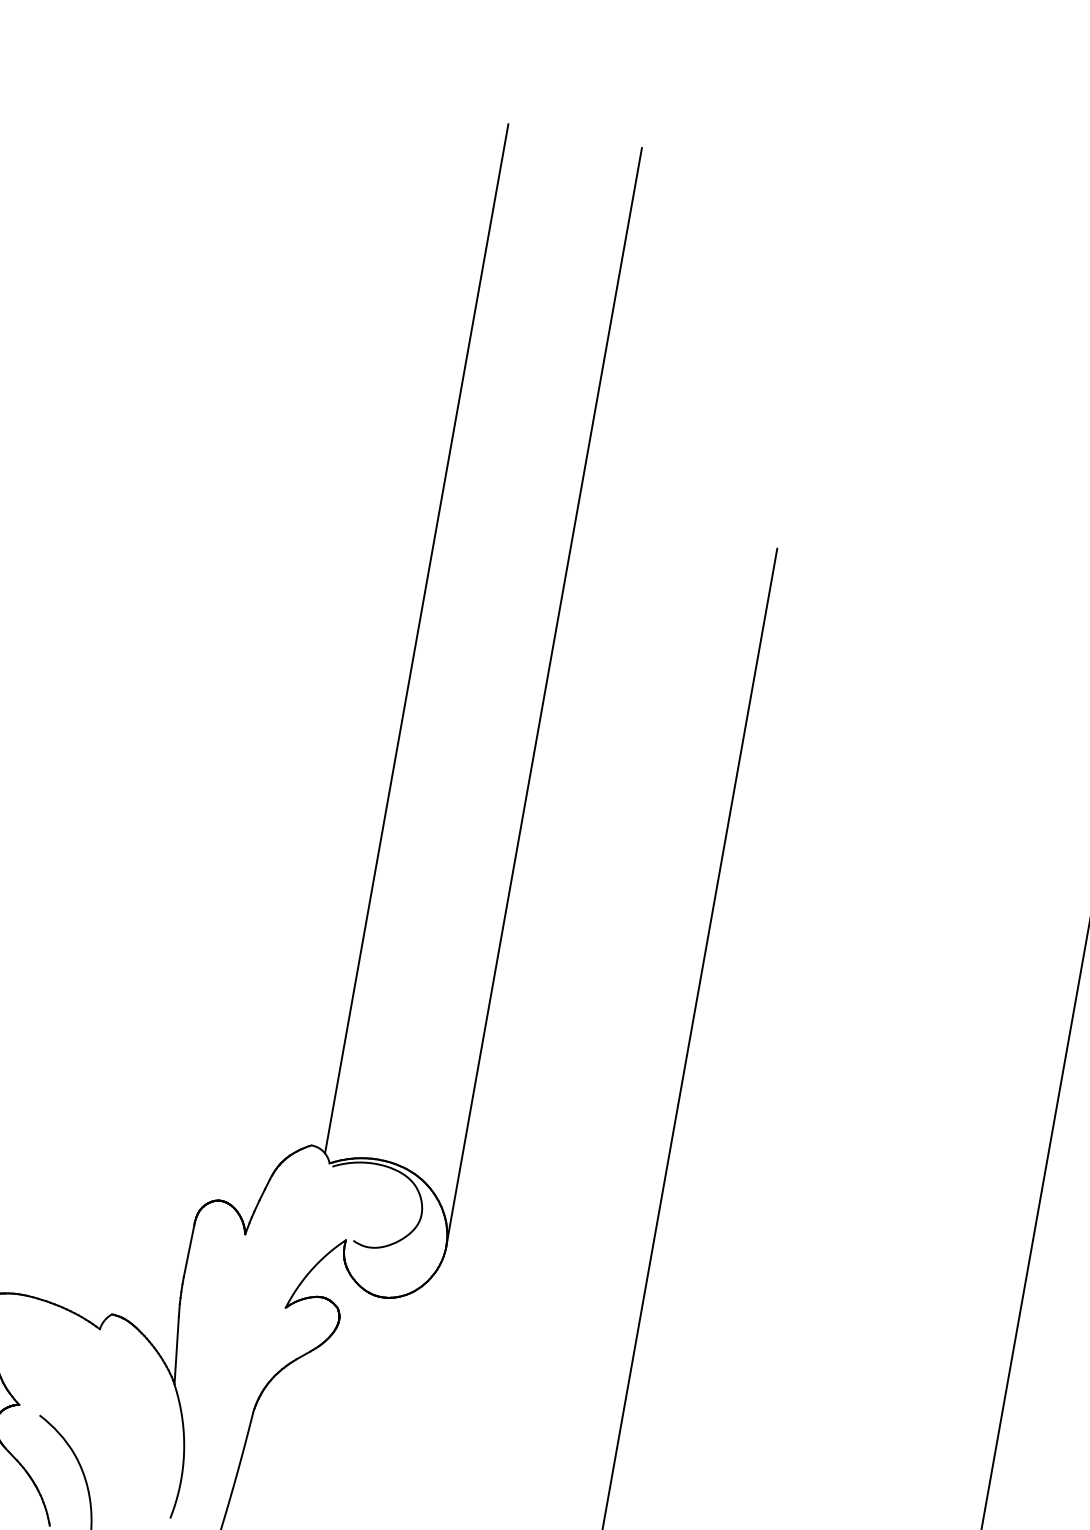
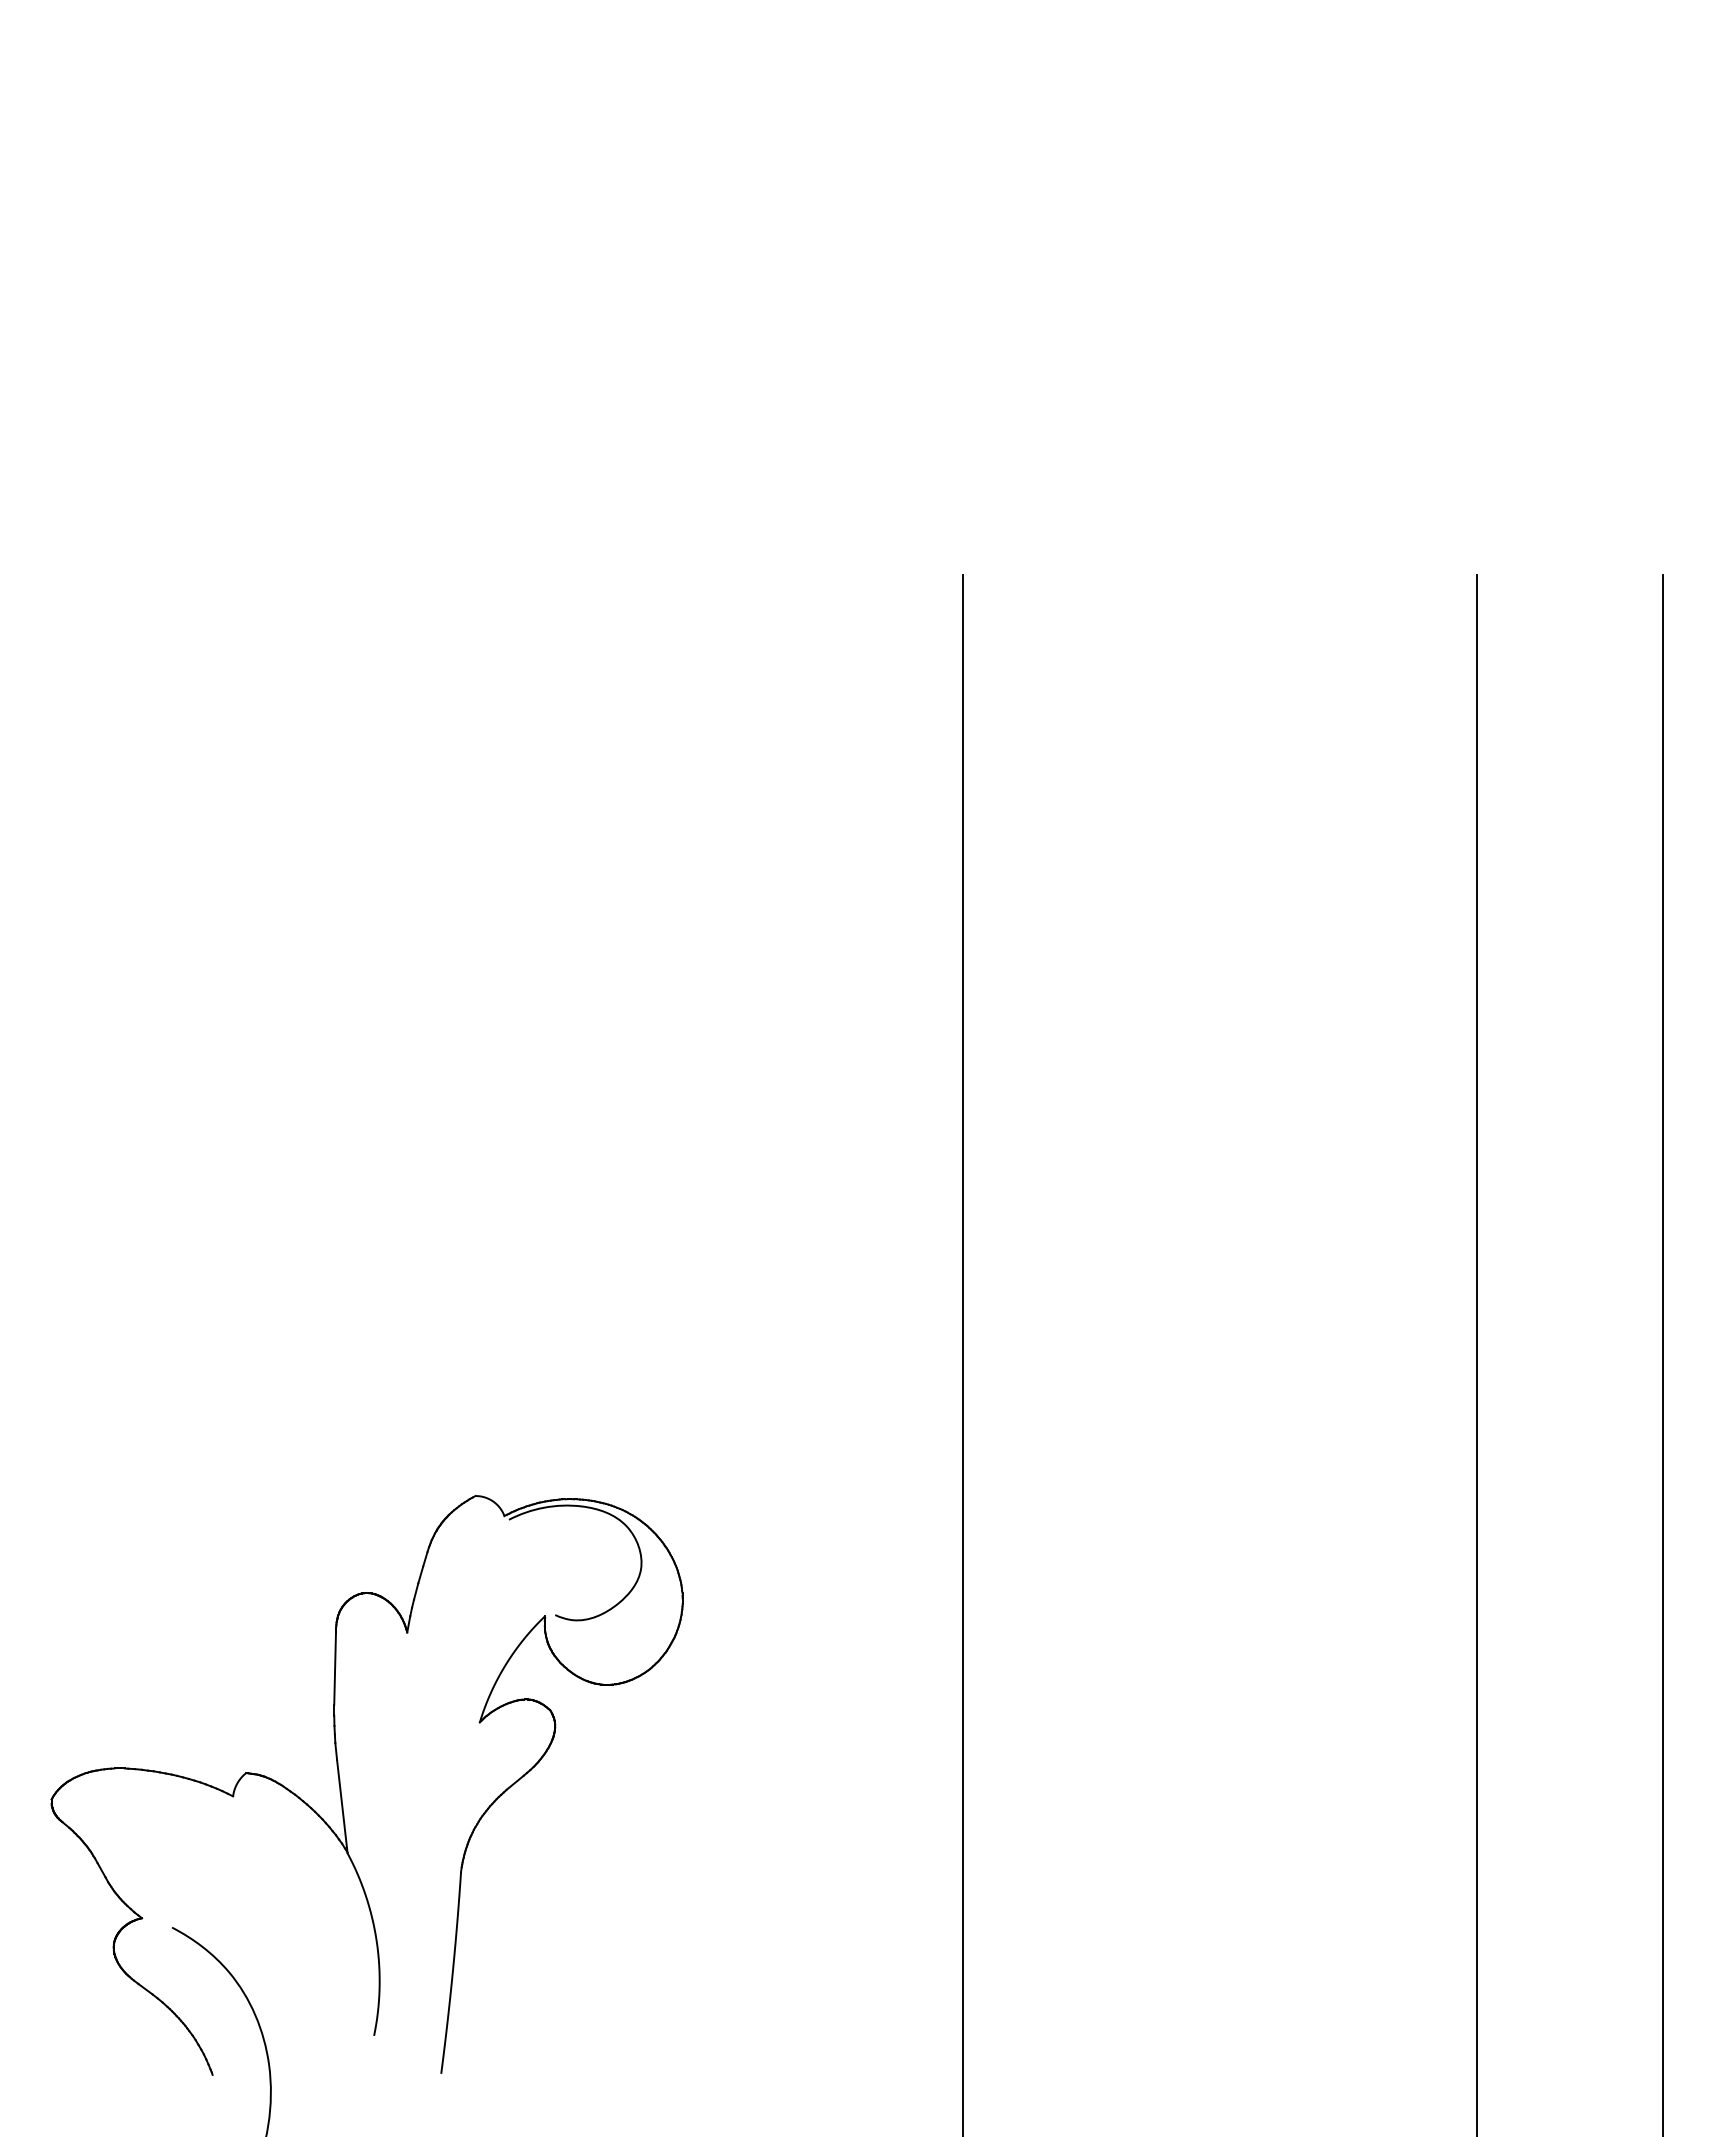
line: (416, 638) -> (495, 783), removed
line: (543, 698) -> (682, 833), removed

